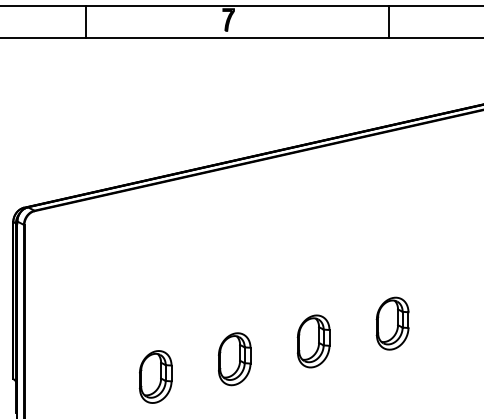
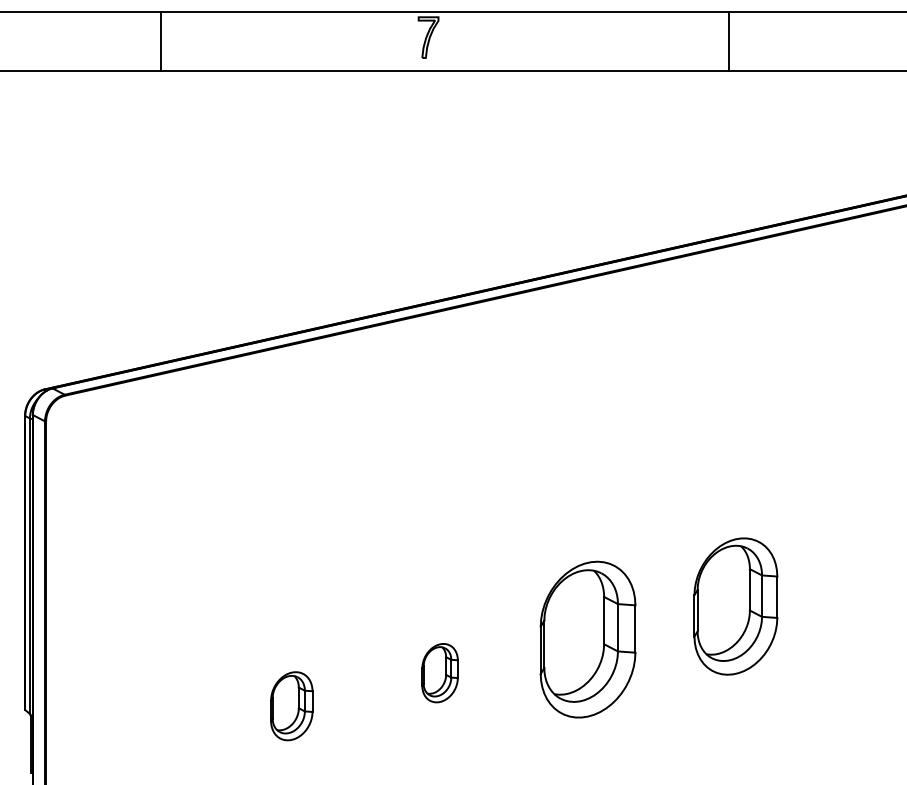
part: (392, 323) -> (735, 606), size x1.4
part: (313, 341) -> (587, 639), size x1.6
part: (234, 359) -> (439, 673), size x0.6
part: (155, 376) -> (291, 705), size x0.7

